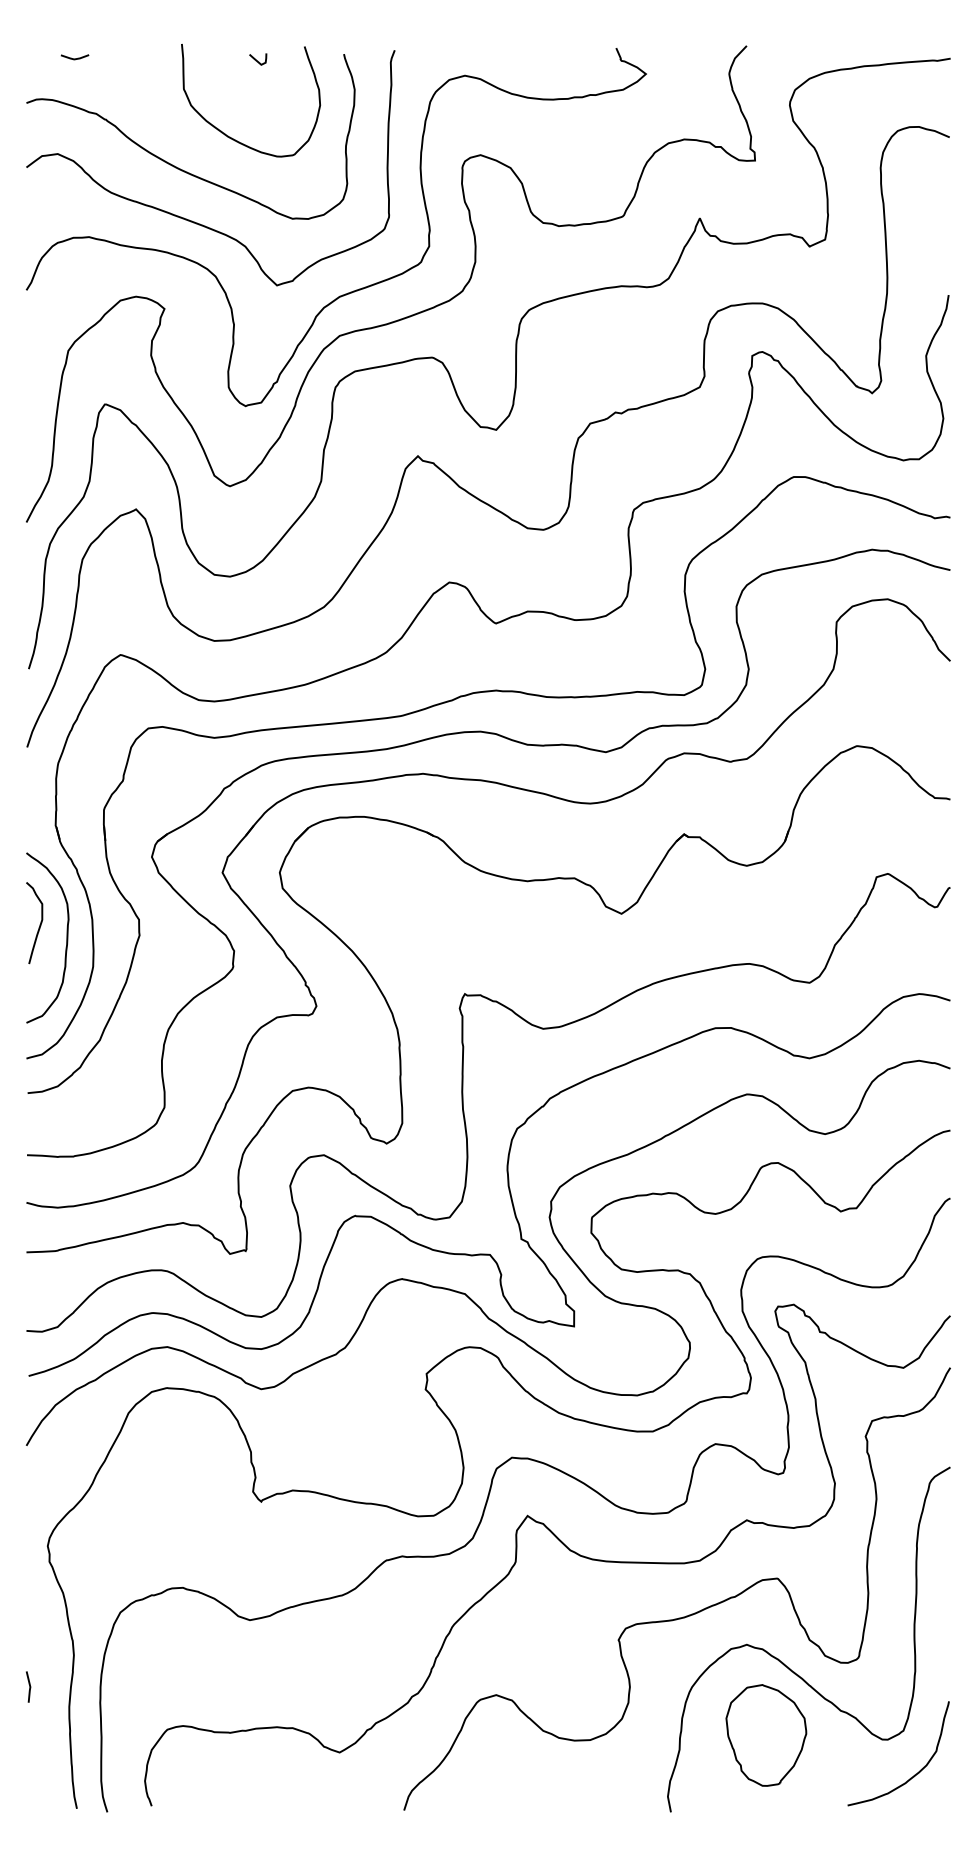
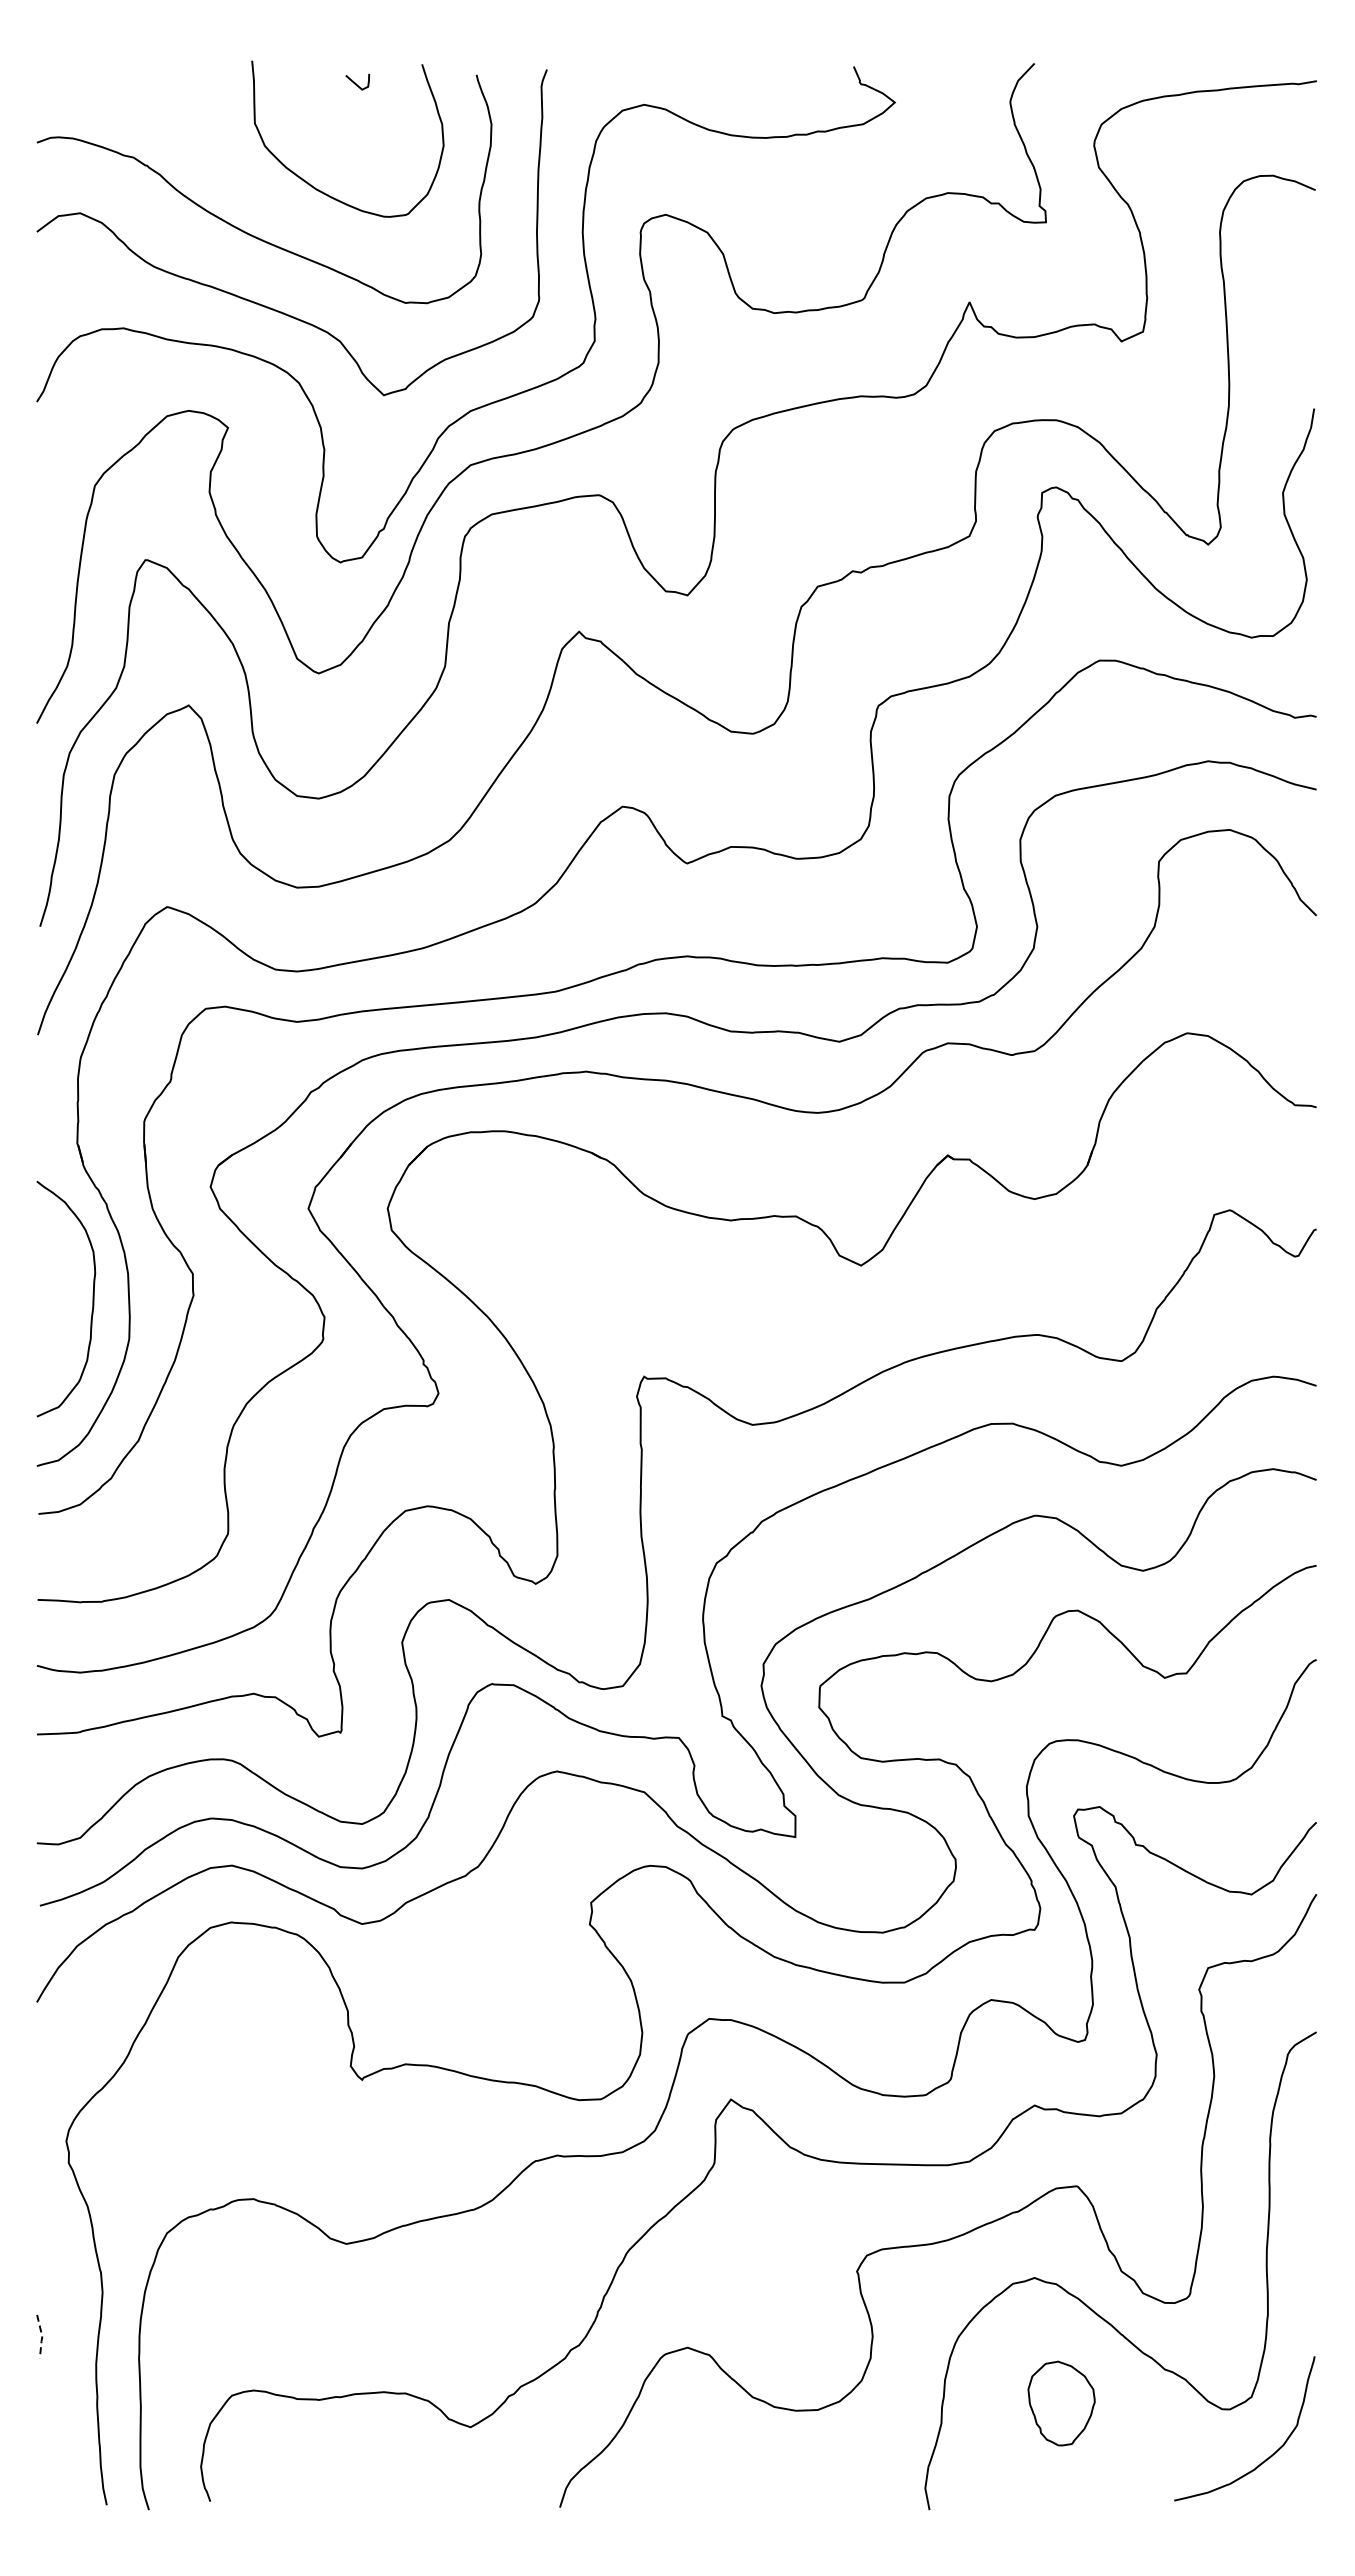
curve: (74, 58) -> (103, 81), removed
curve: (39, 924) -> (55, 1280), removed
line: (30, 1687) -> (42, 2336), solid -> dashed
part: (766, 1735) -> (1061, 2403), size x0.6

